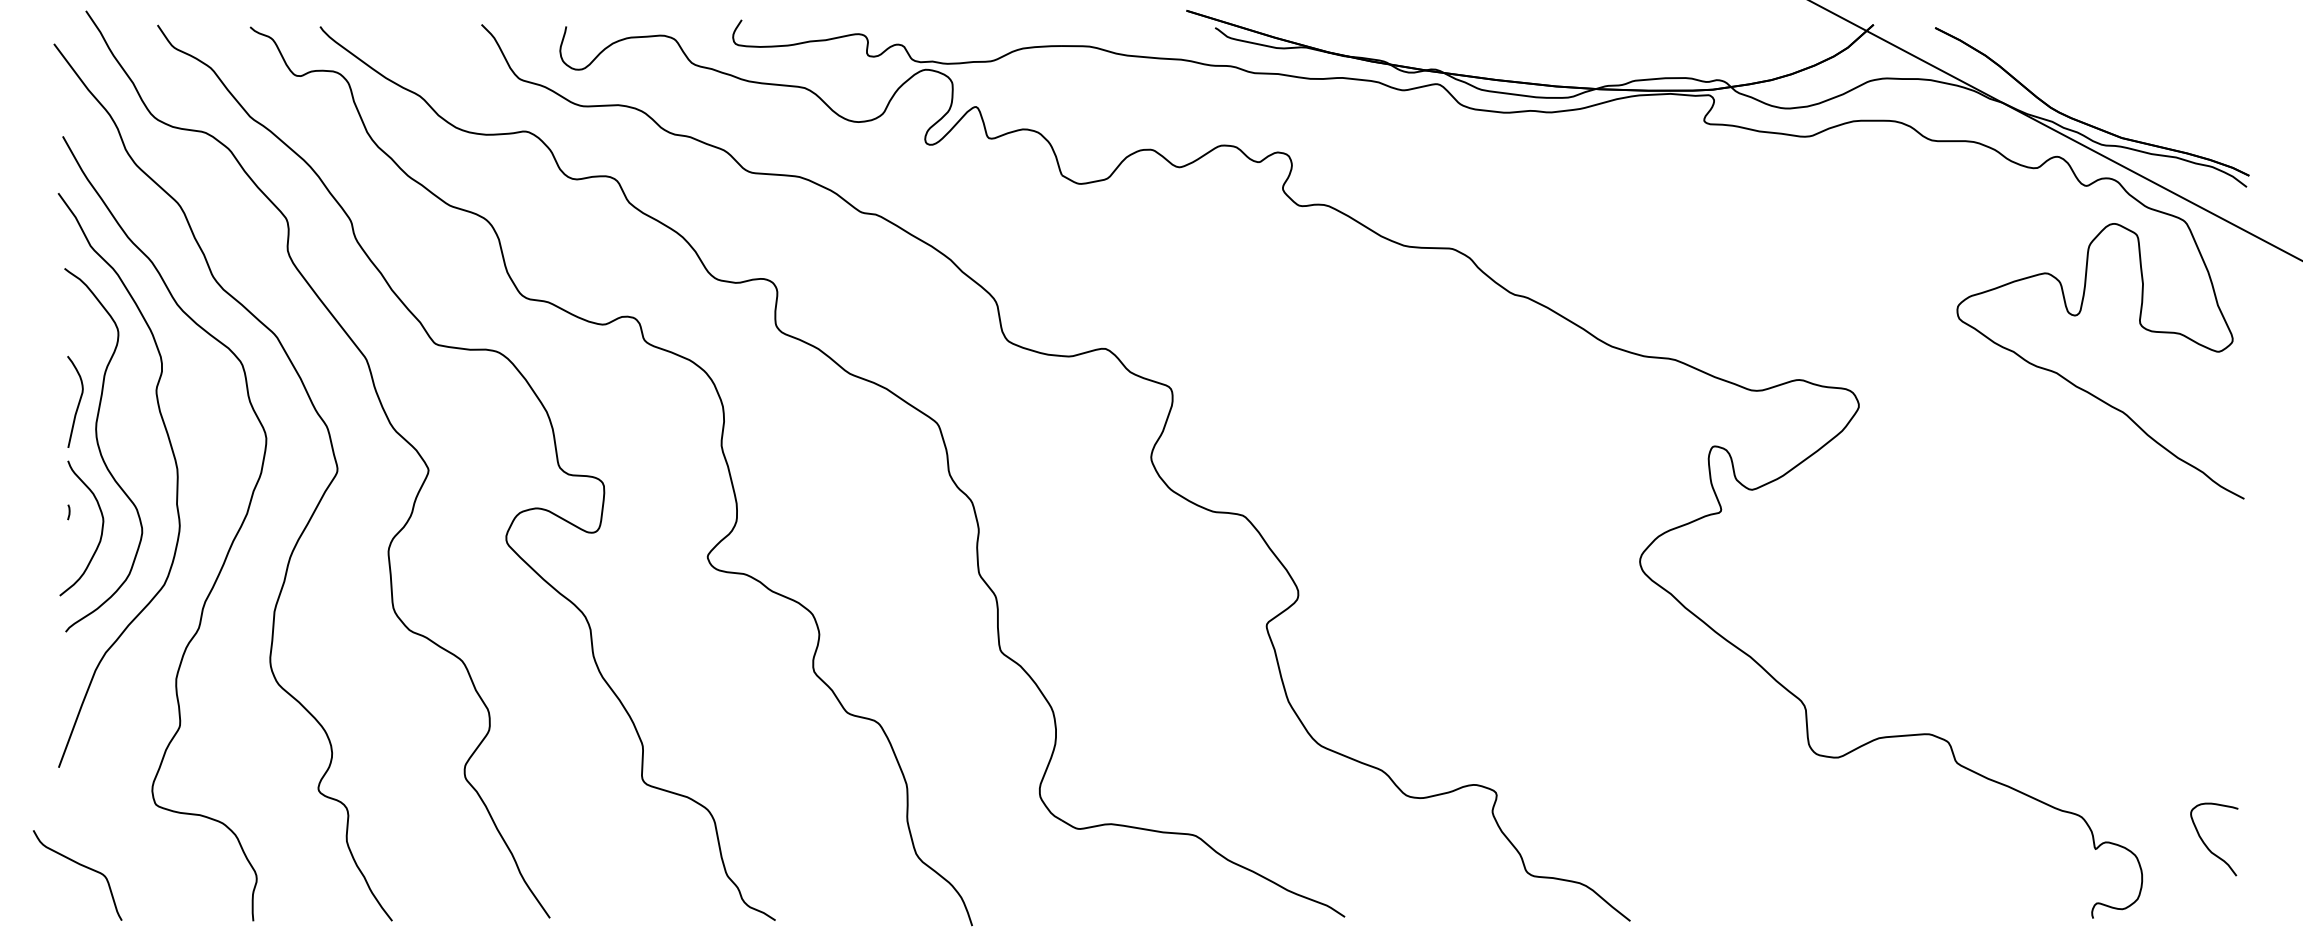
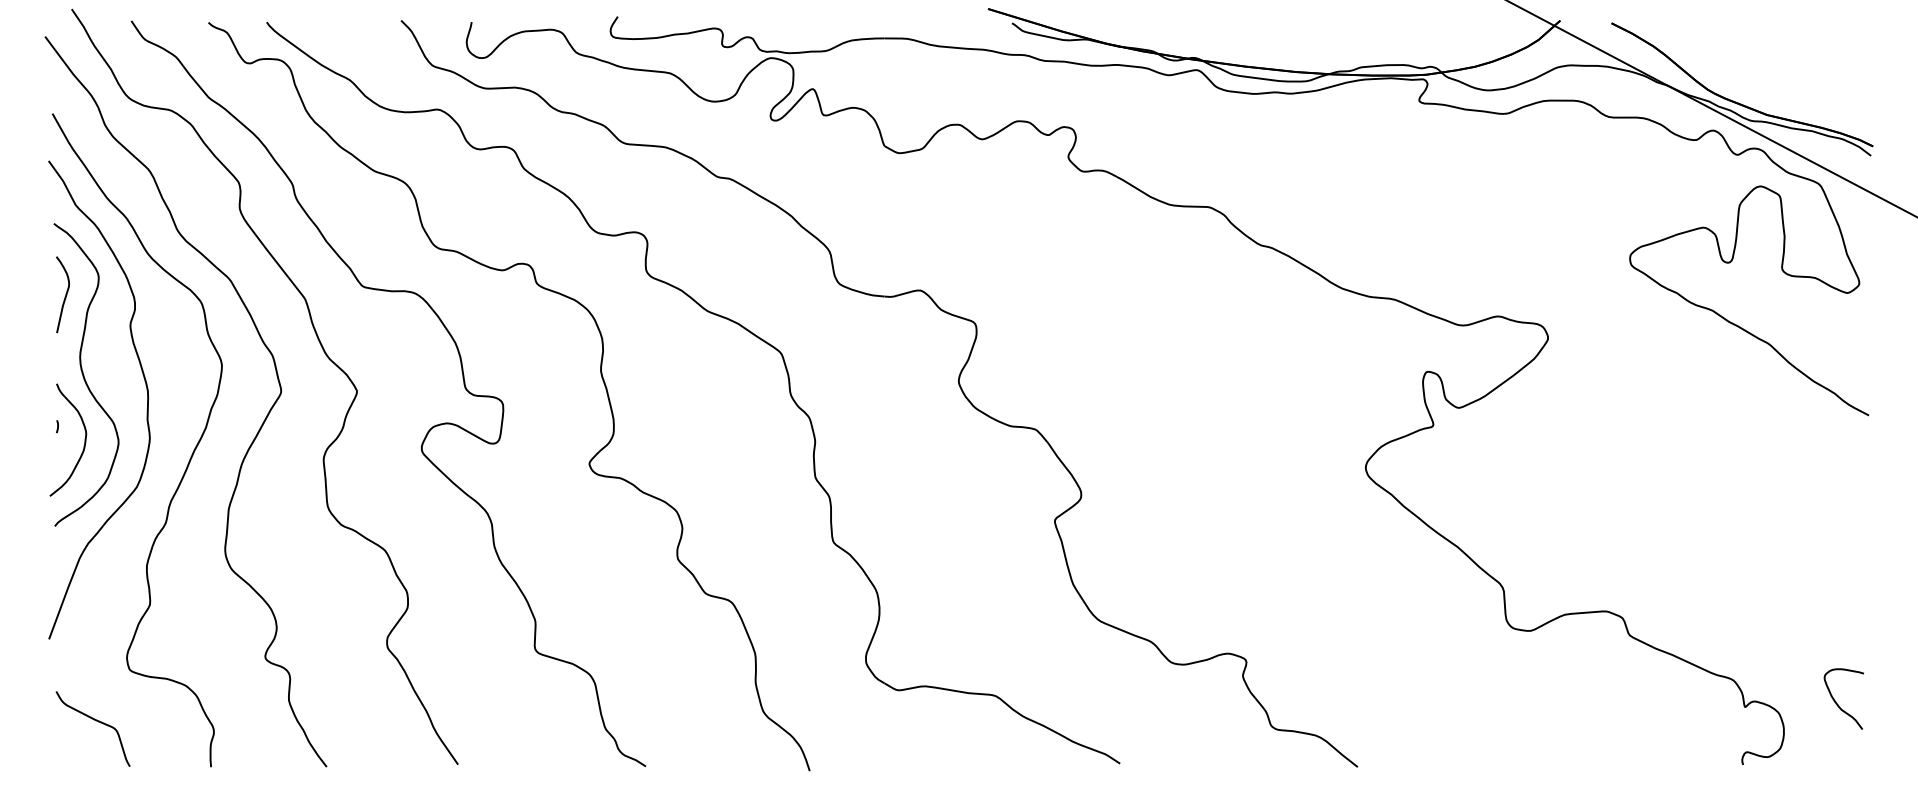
curve: (78, 401) -> (65, 294), moved
curve: (79, 865) -> (94, 720), moved

